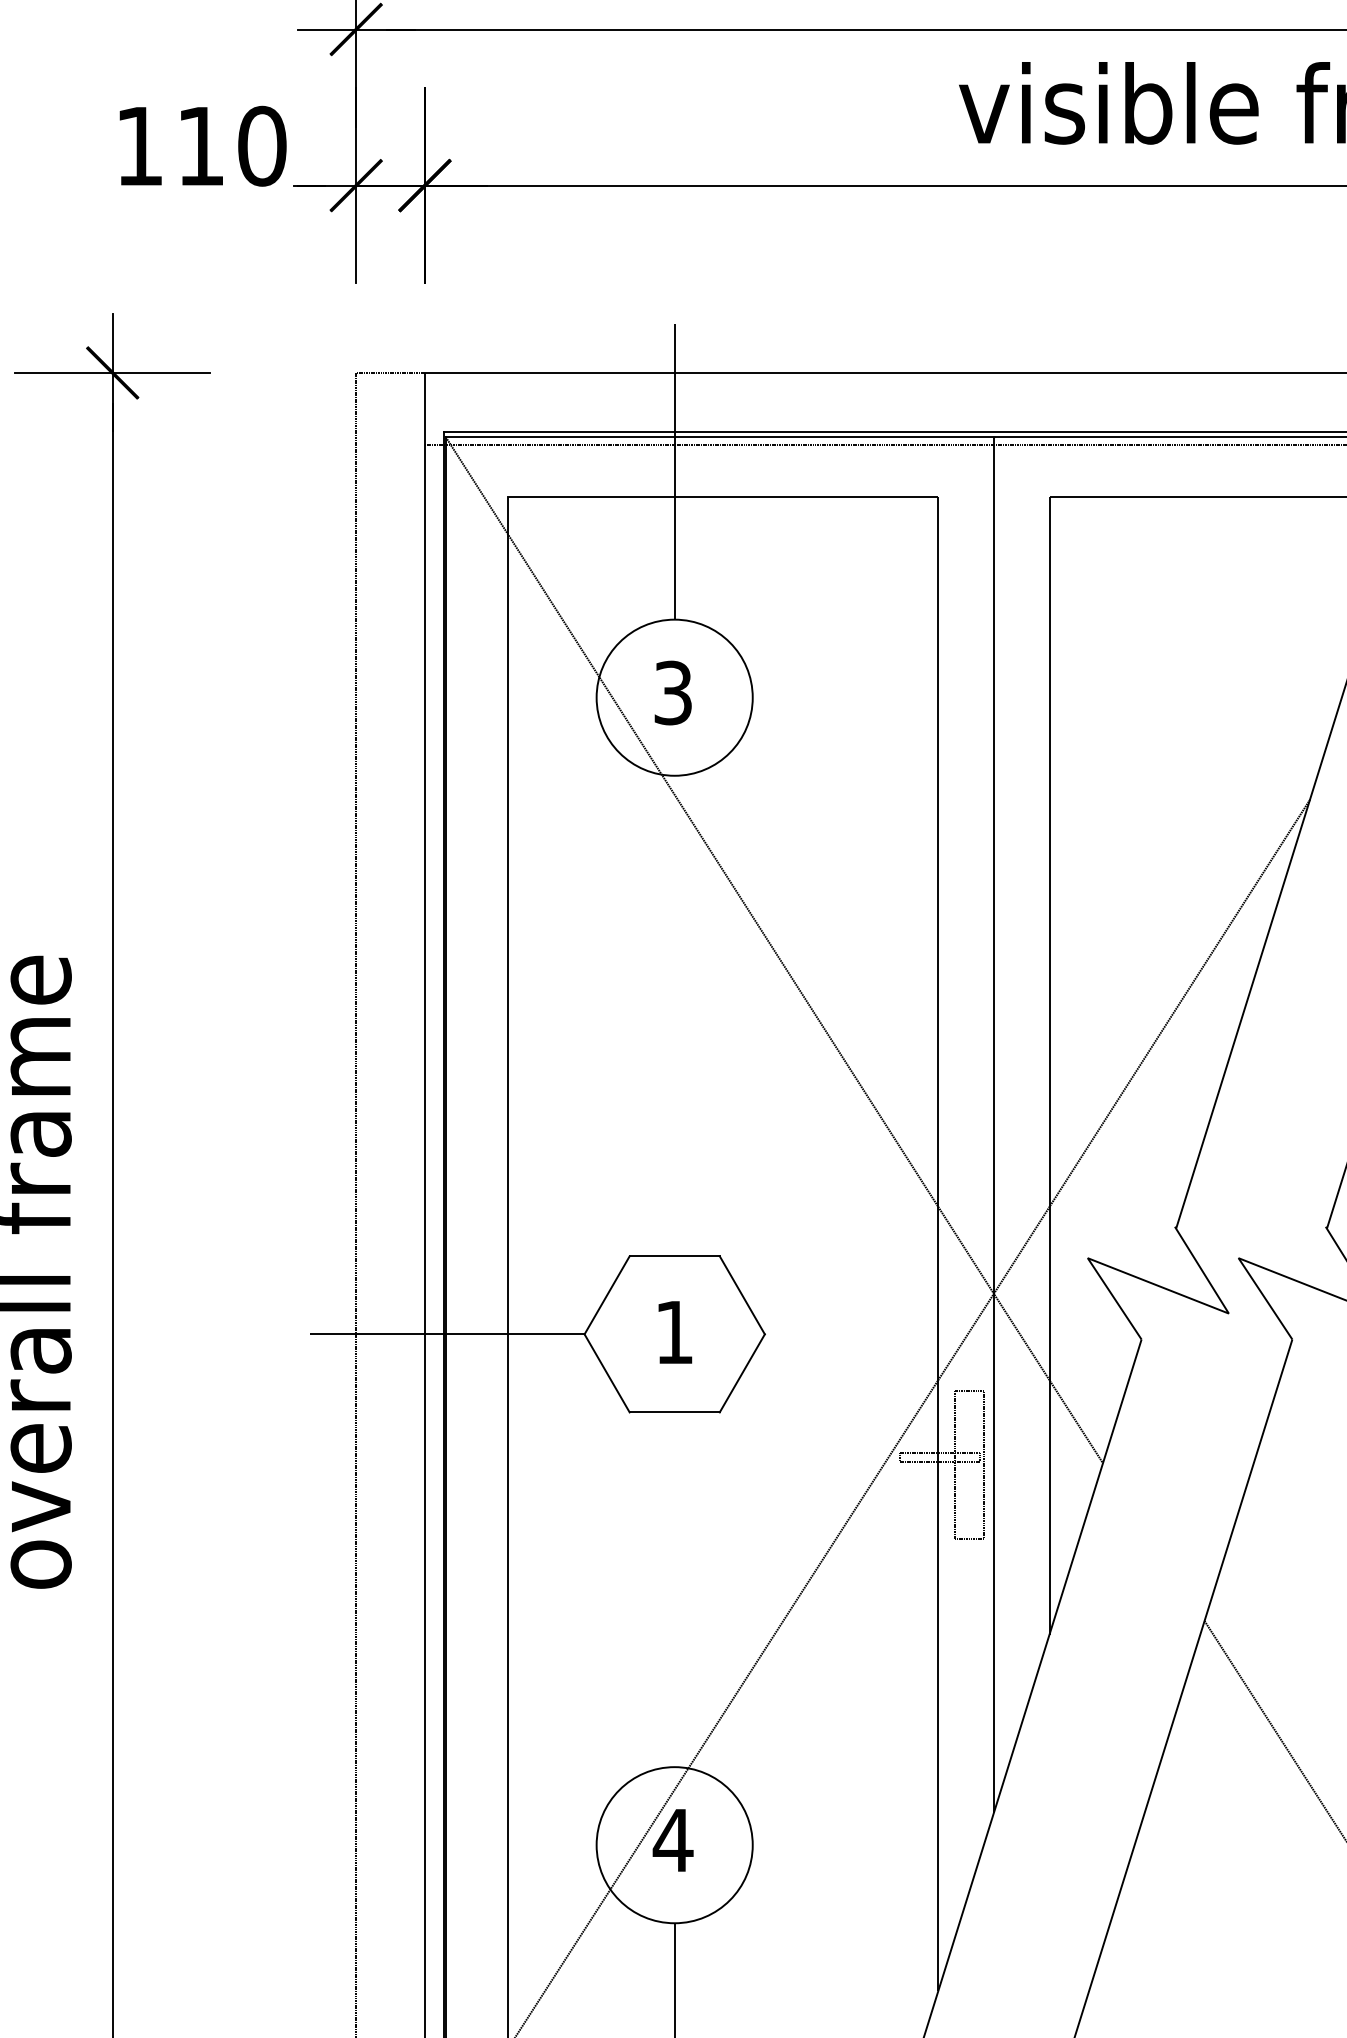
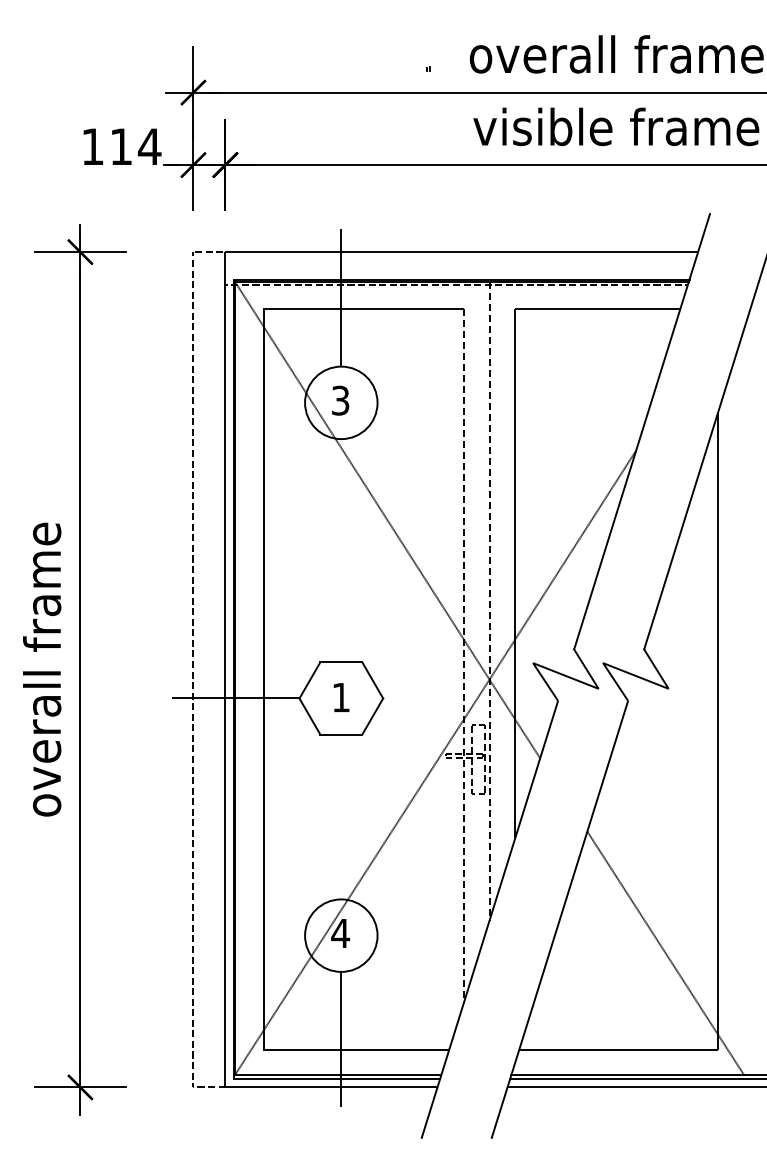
text: (261, 145) -> (149, 146), 110 -> 114
line: (993, 1125) -> (489, 601), solid -> dashed
line: (937, 1243) -> (463, 656), solid -> dashed

